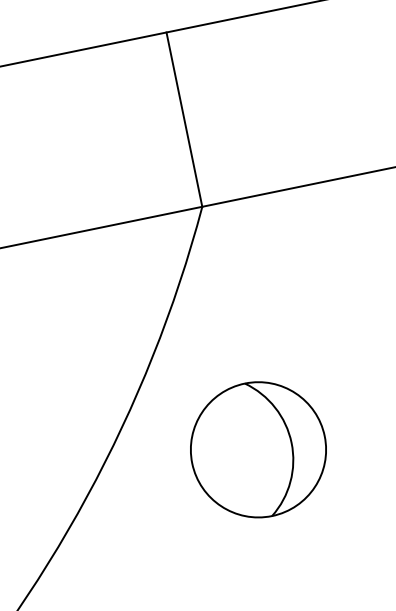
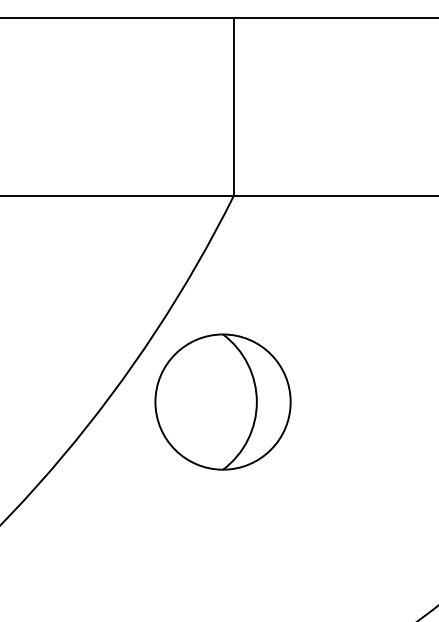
part: (257, 449) -> (222, 401), moved

